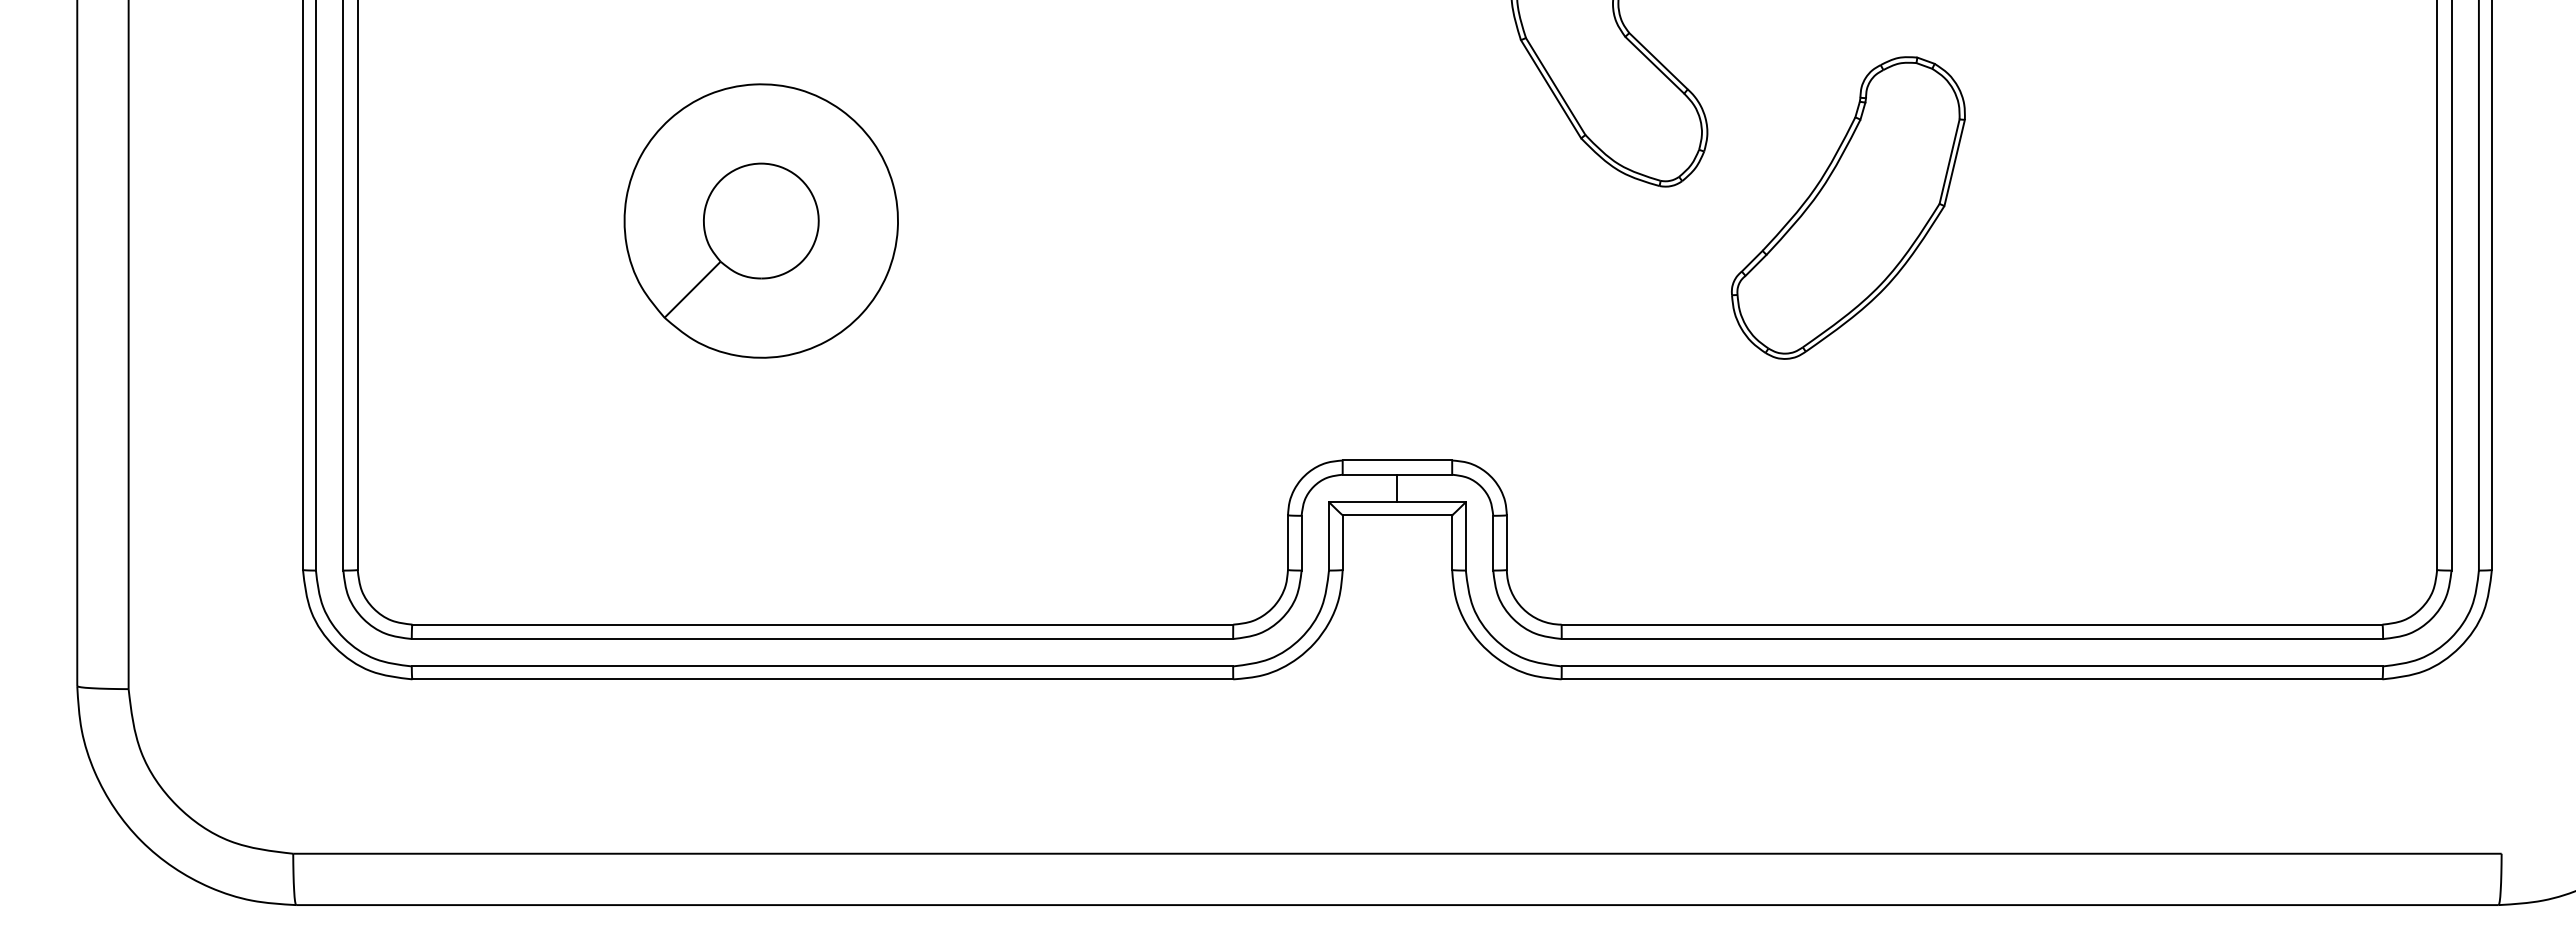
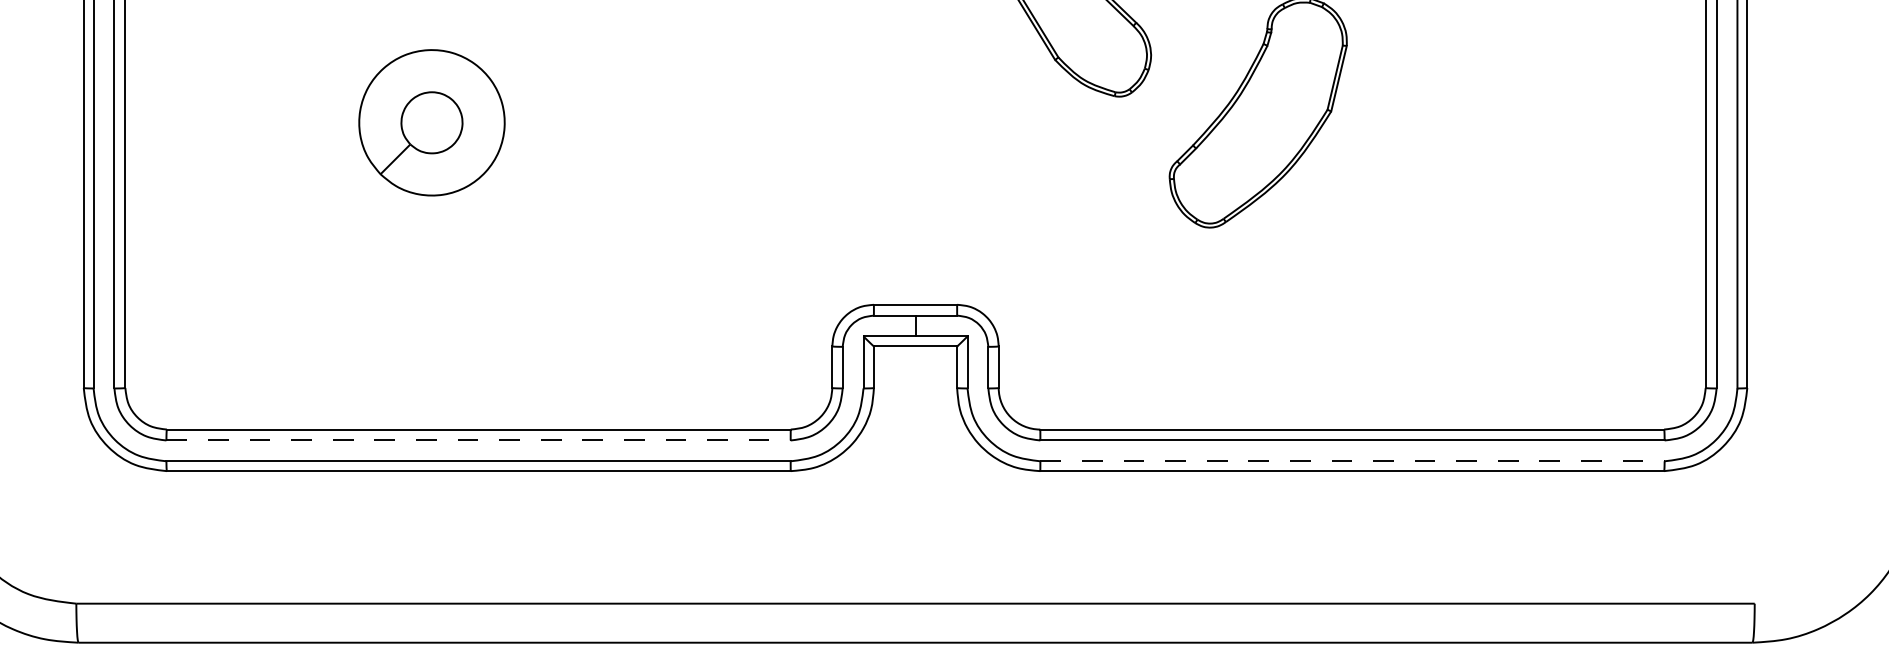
part: (760, 220) -> (431, 122), size x0.7
line: (822, 639) -> (478, 440), solid -> dashed
line: (1972, 666) -> (1352, 461), solid -> dashed

